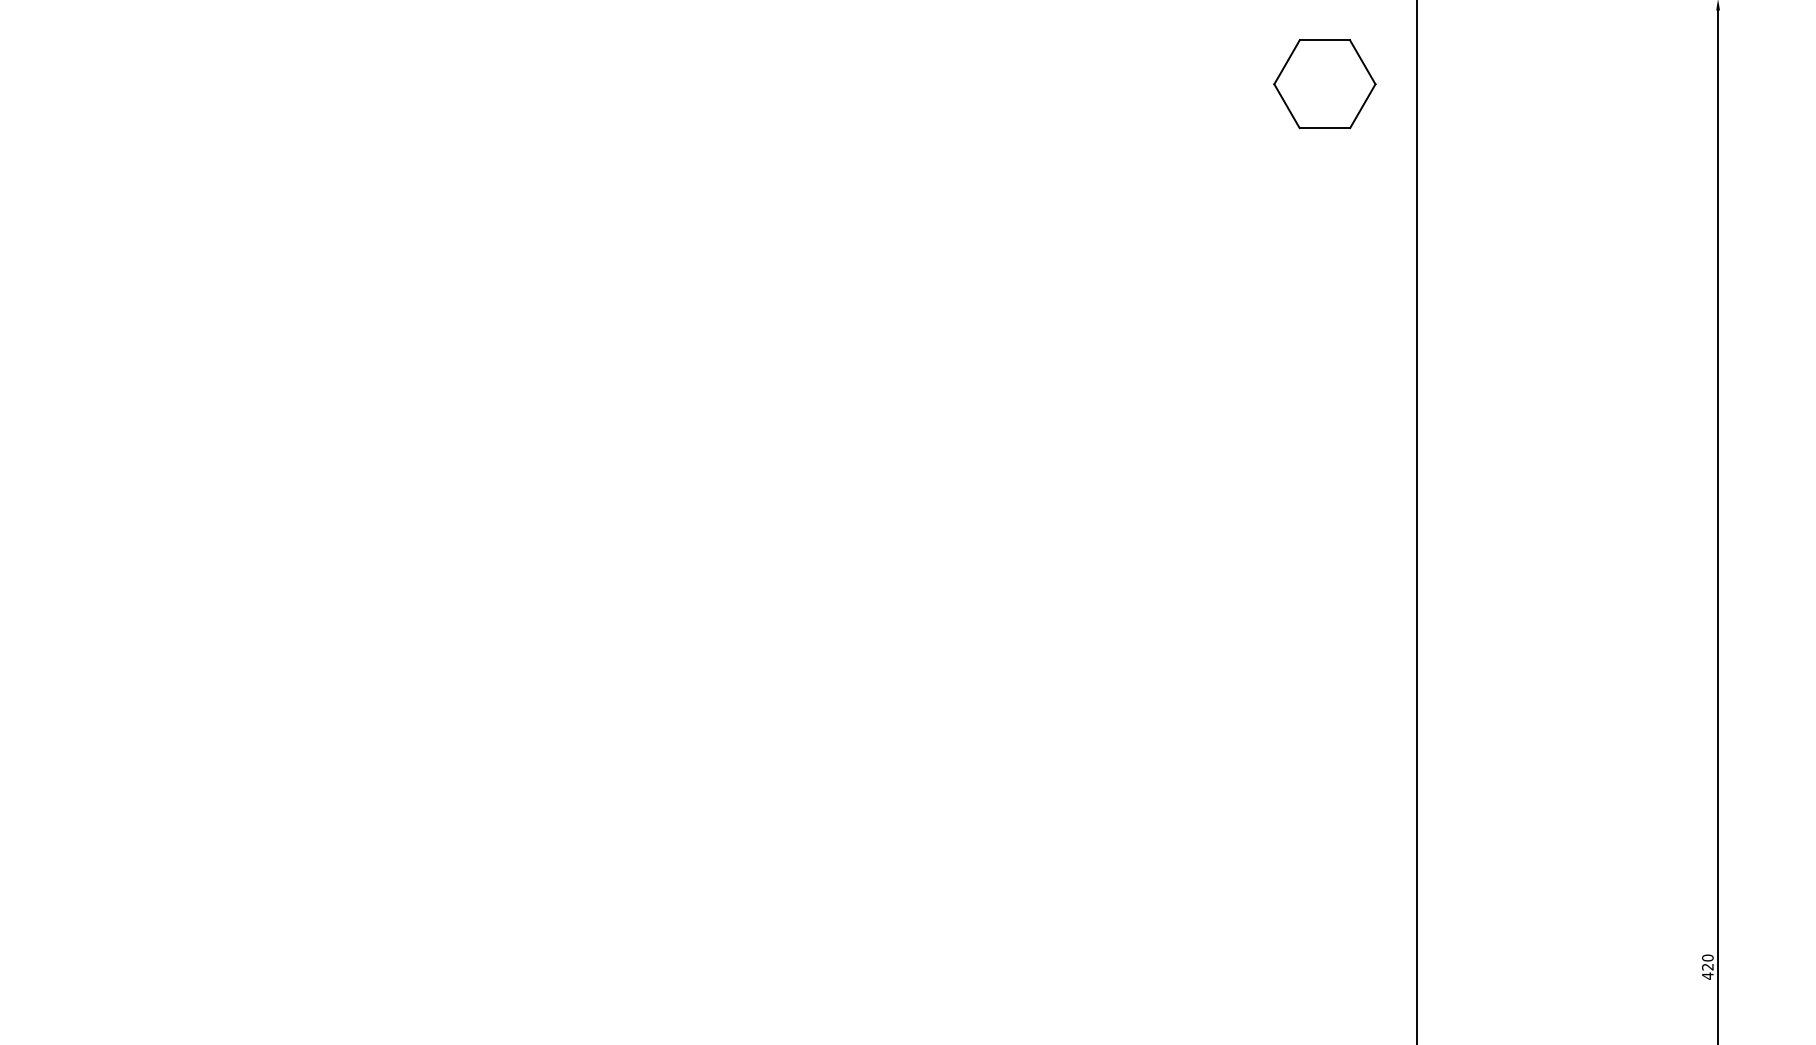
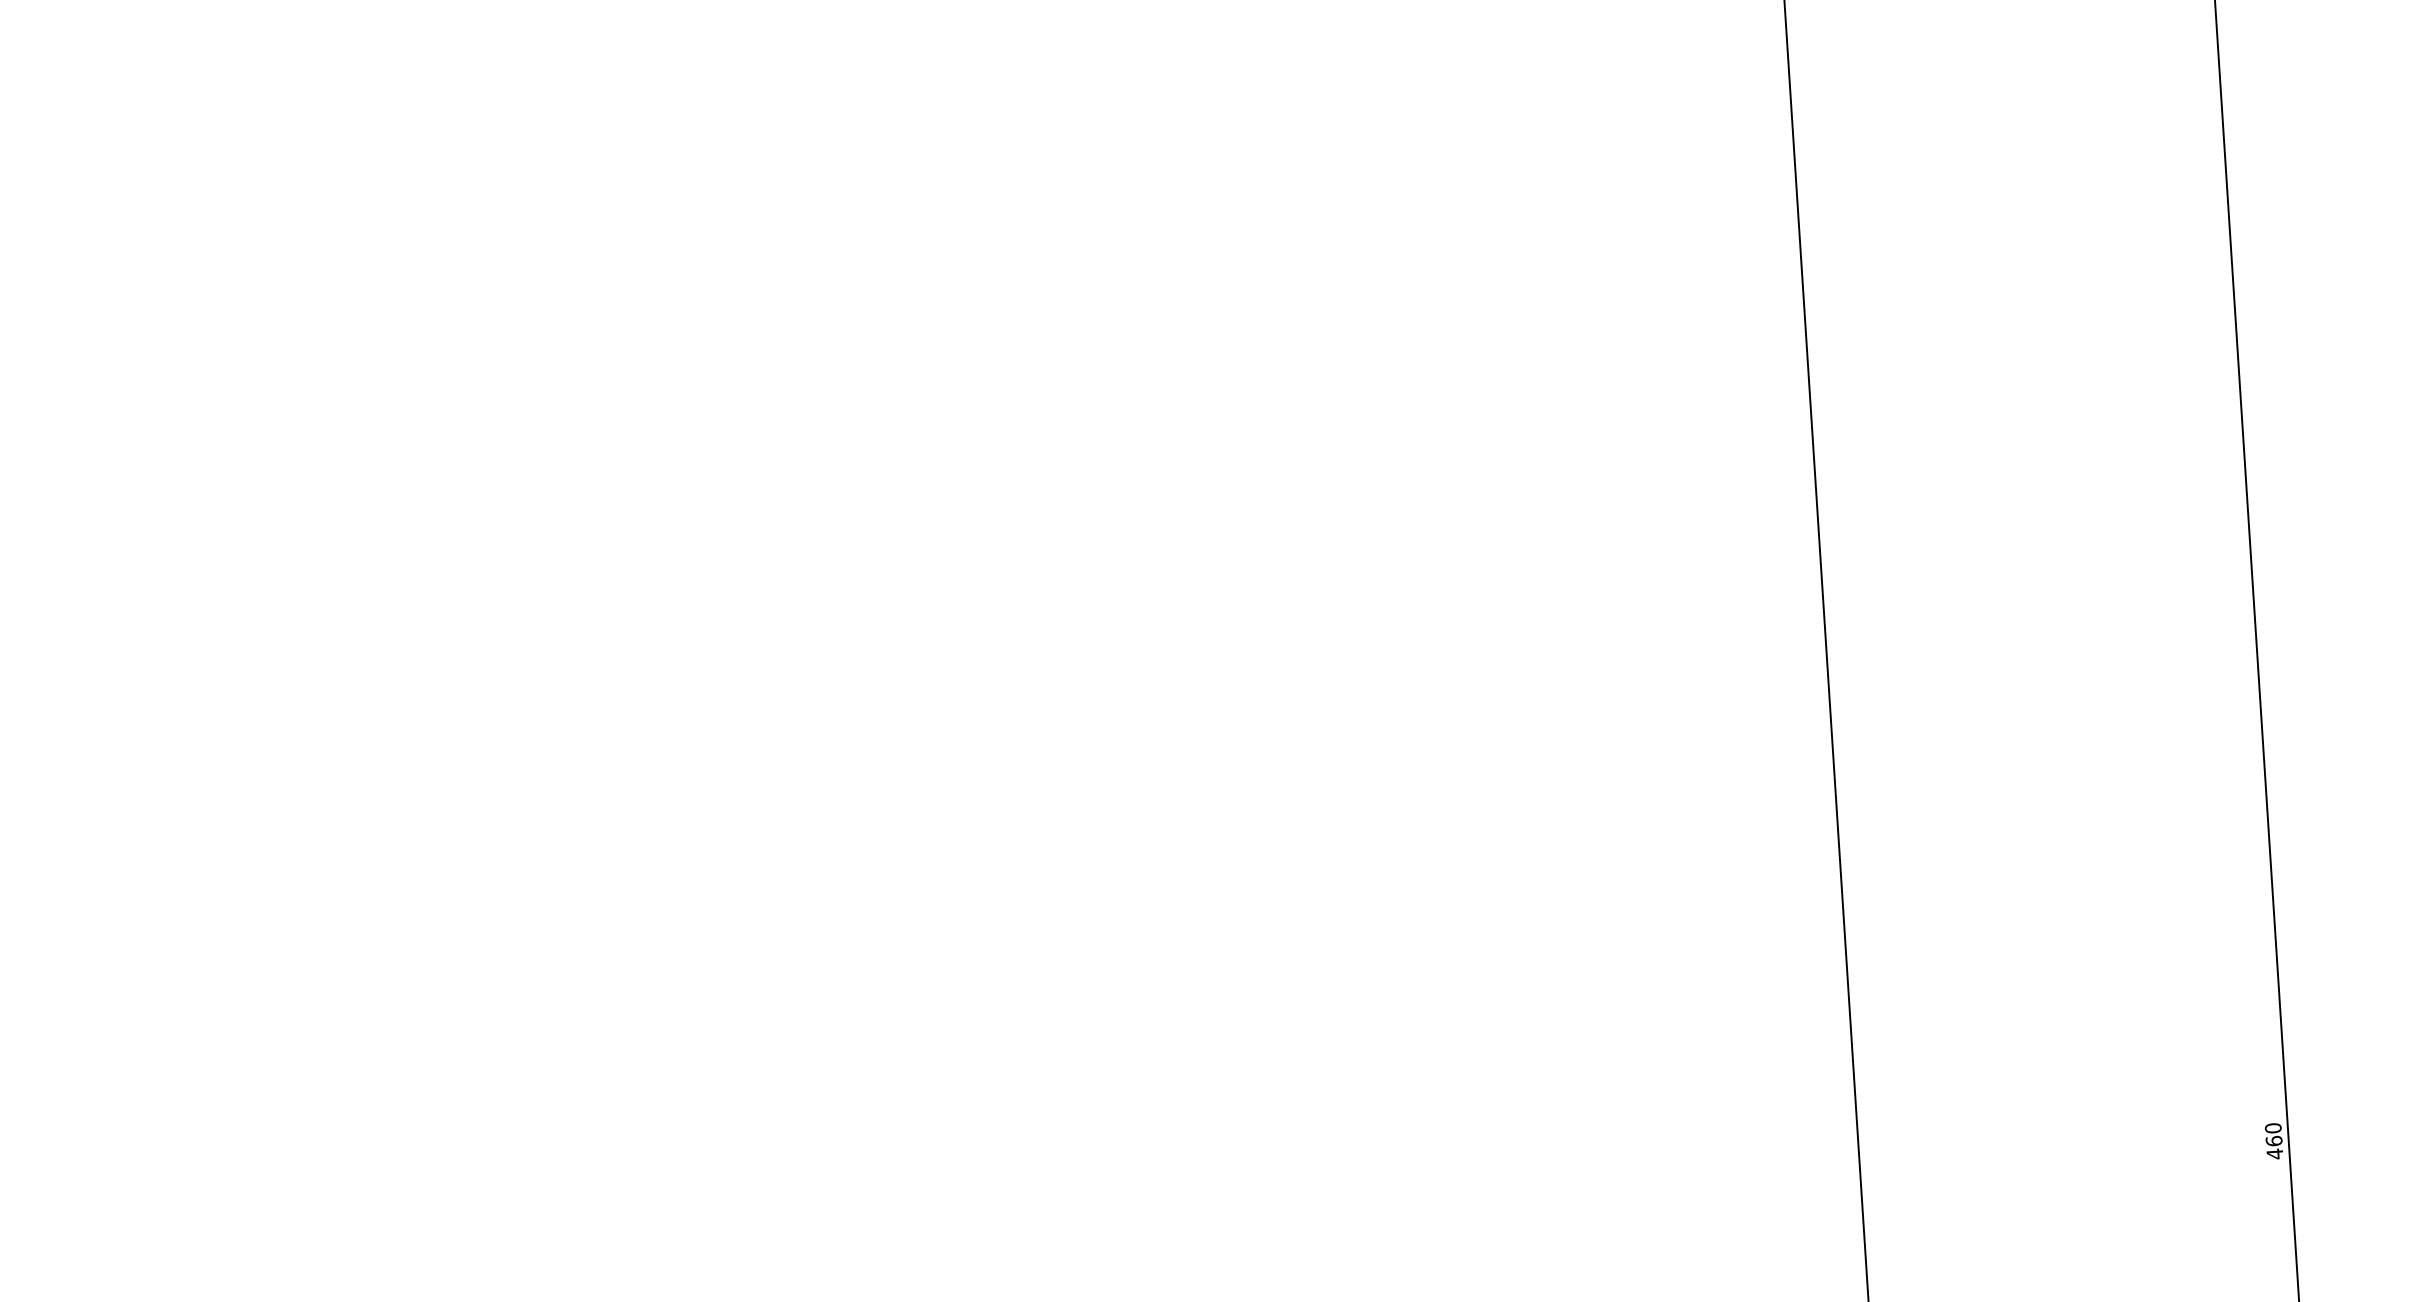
text: (1707, 966) -> (2273, 1140), 420 -> 460

